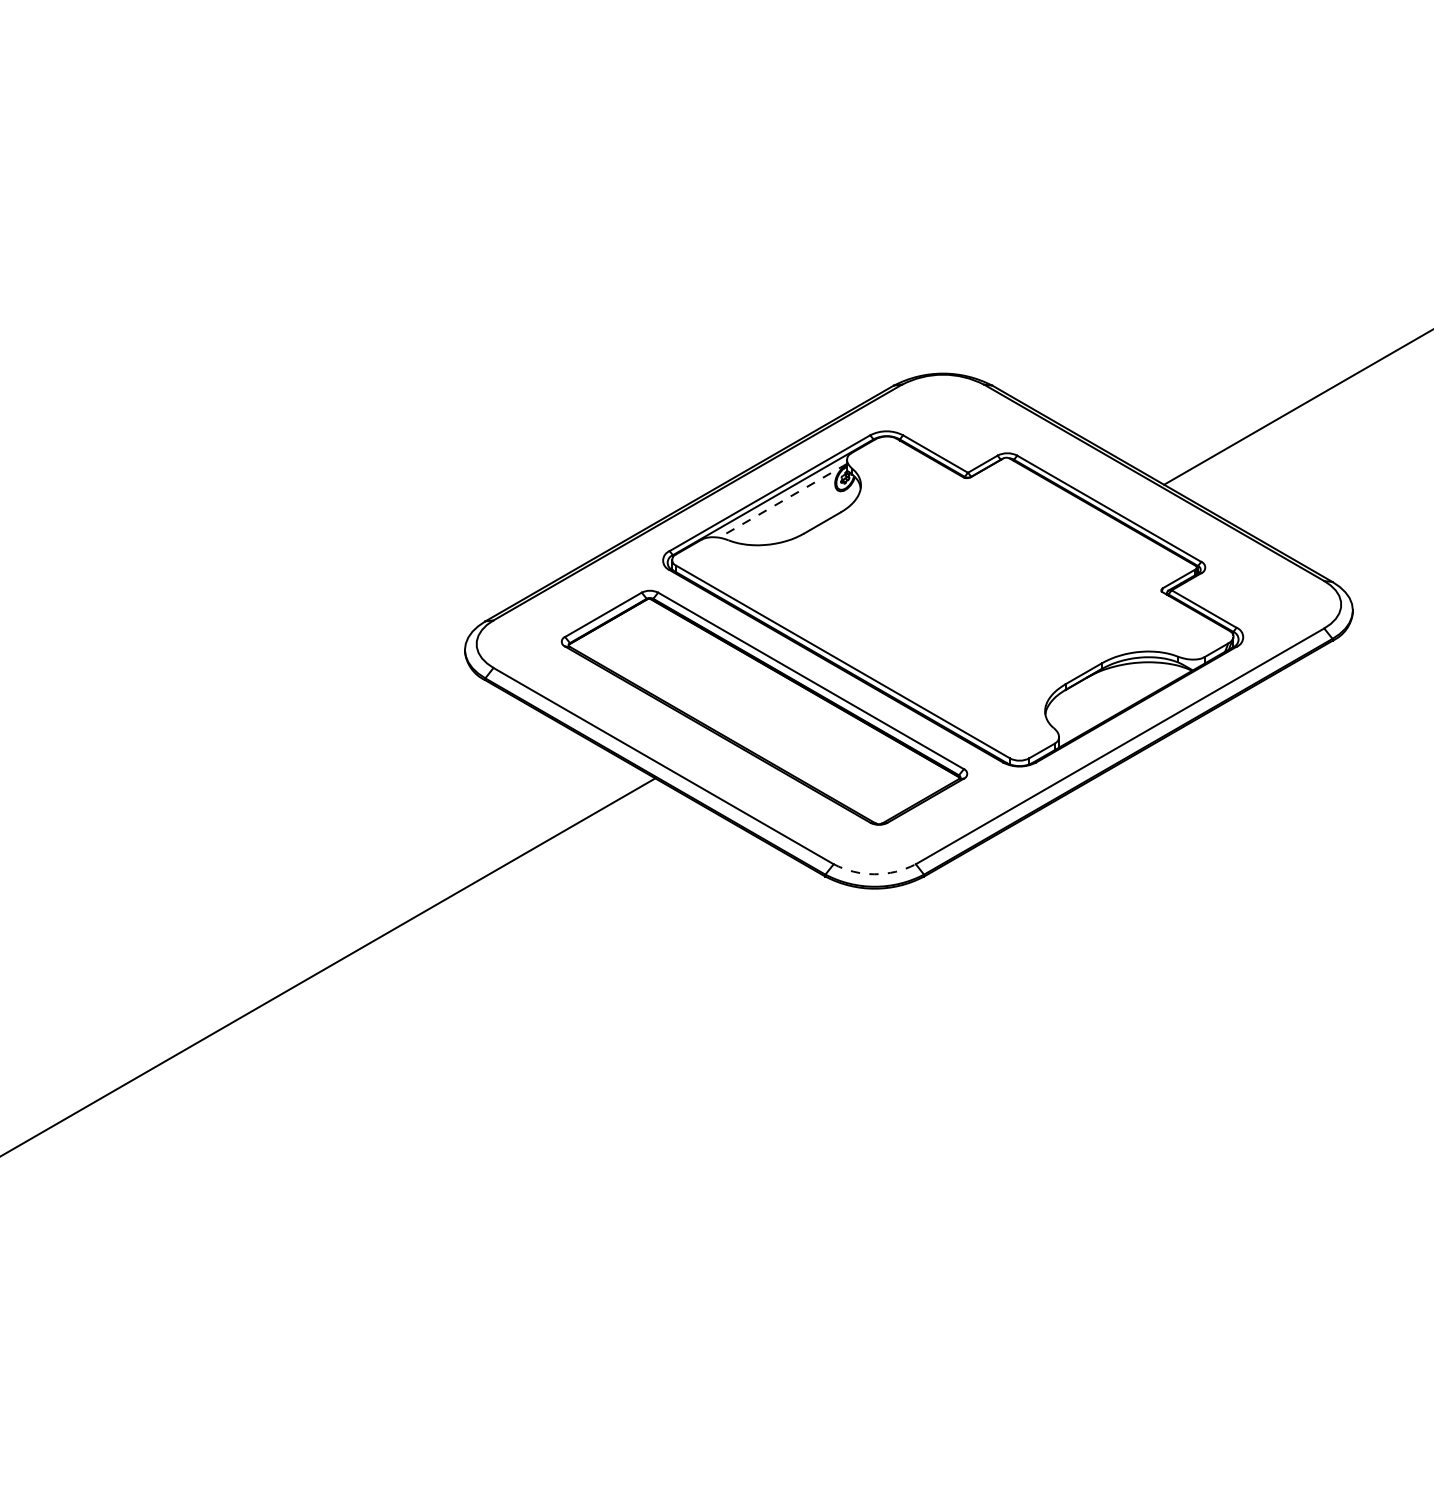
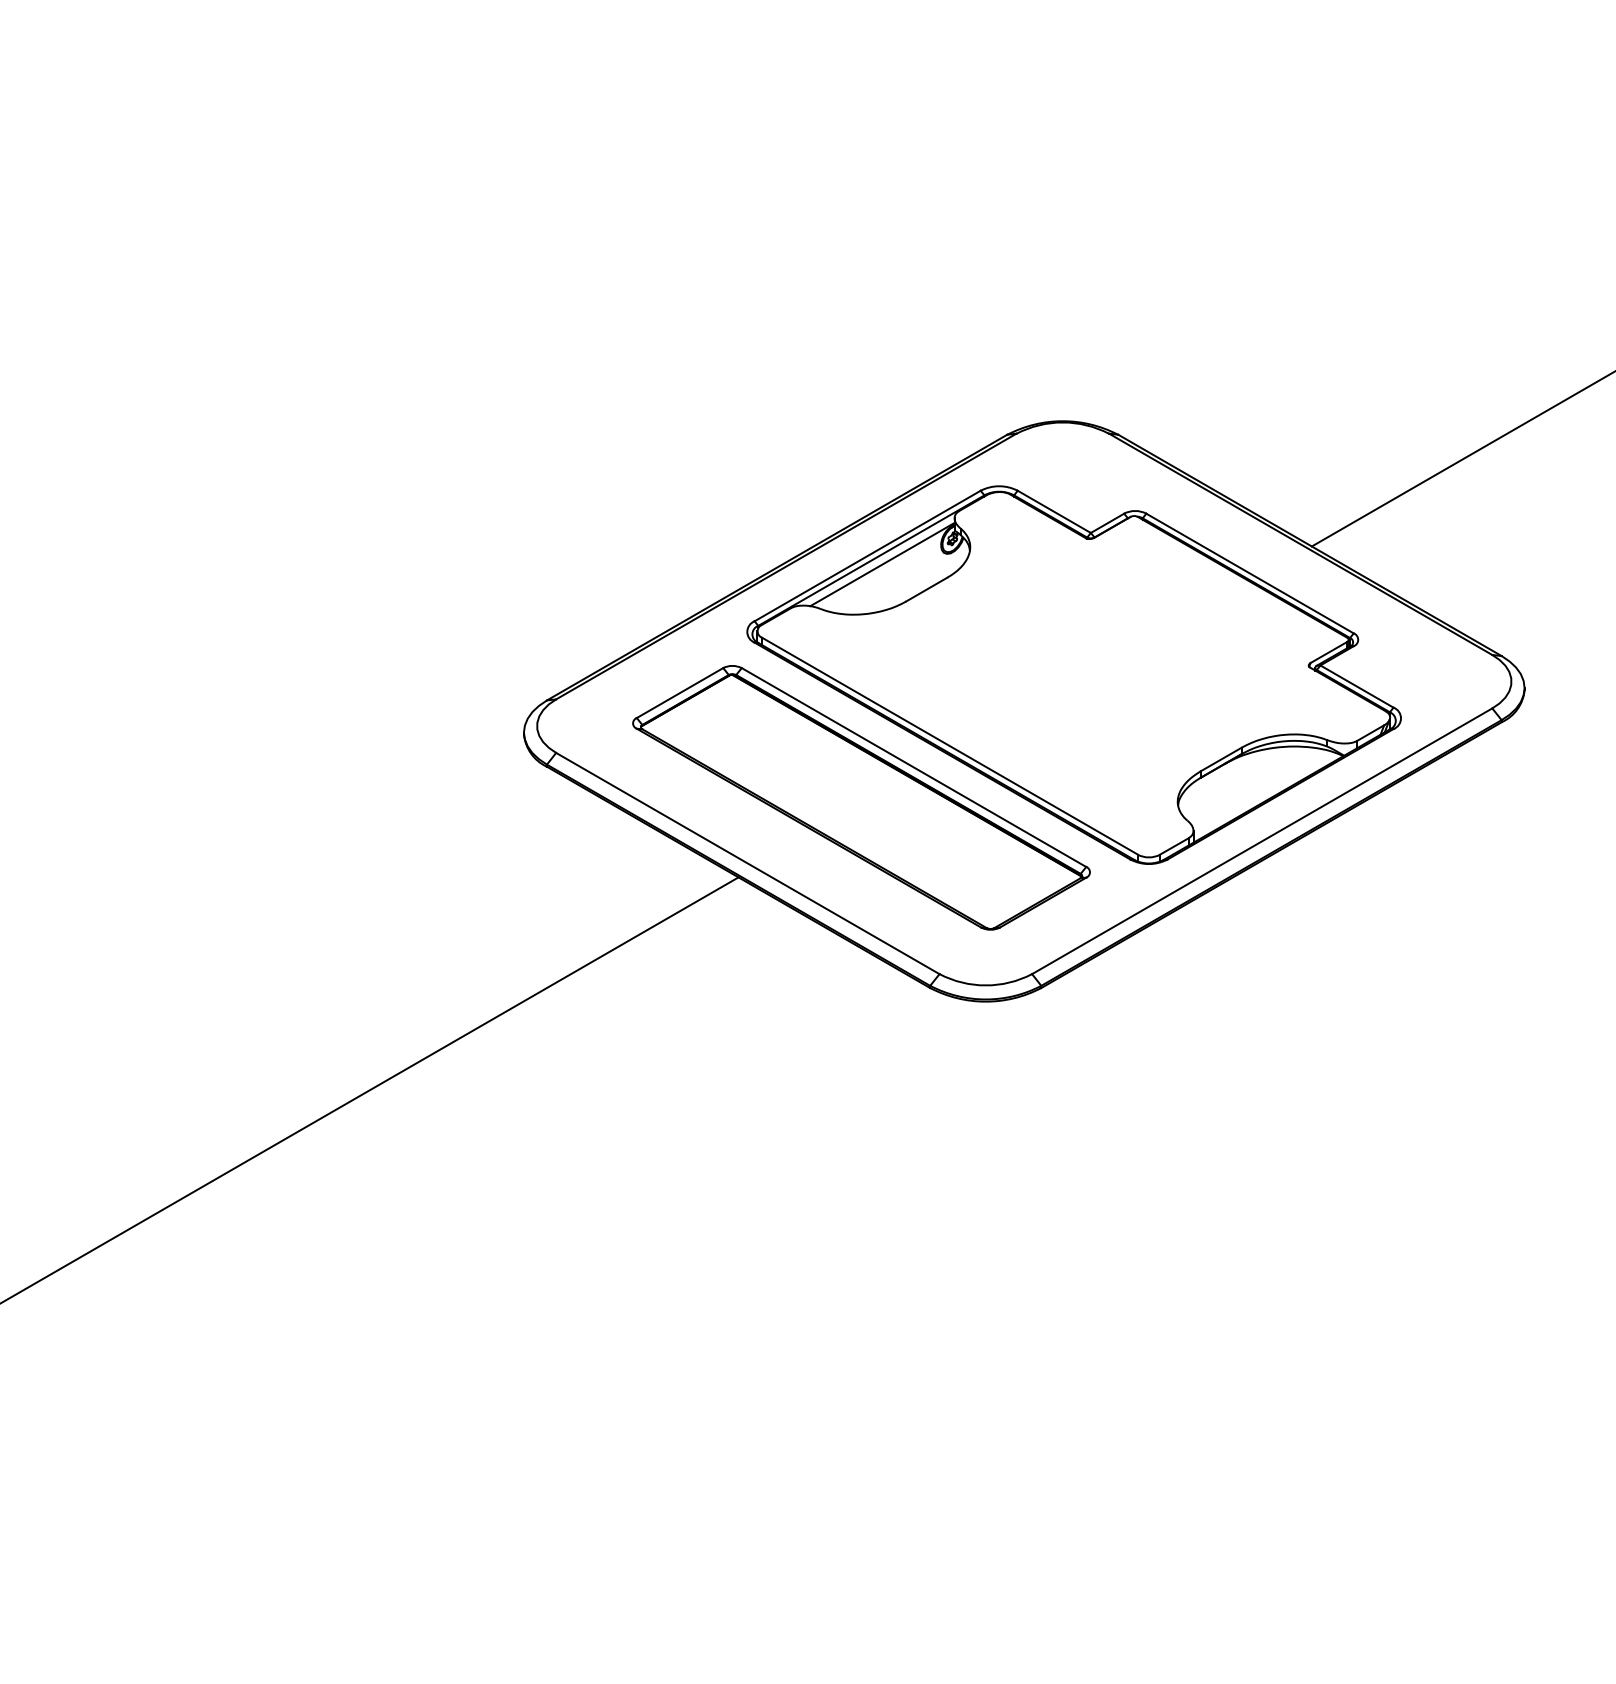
line: (783, 500) -> (882, 564), dashed -> solid
arc: (874, 874) -> (985, 985), dashed -> solid

